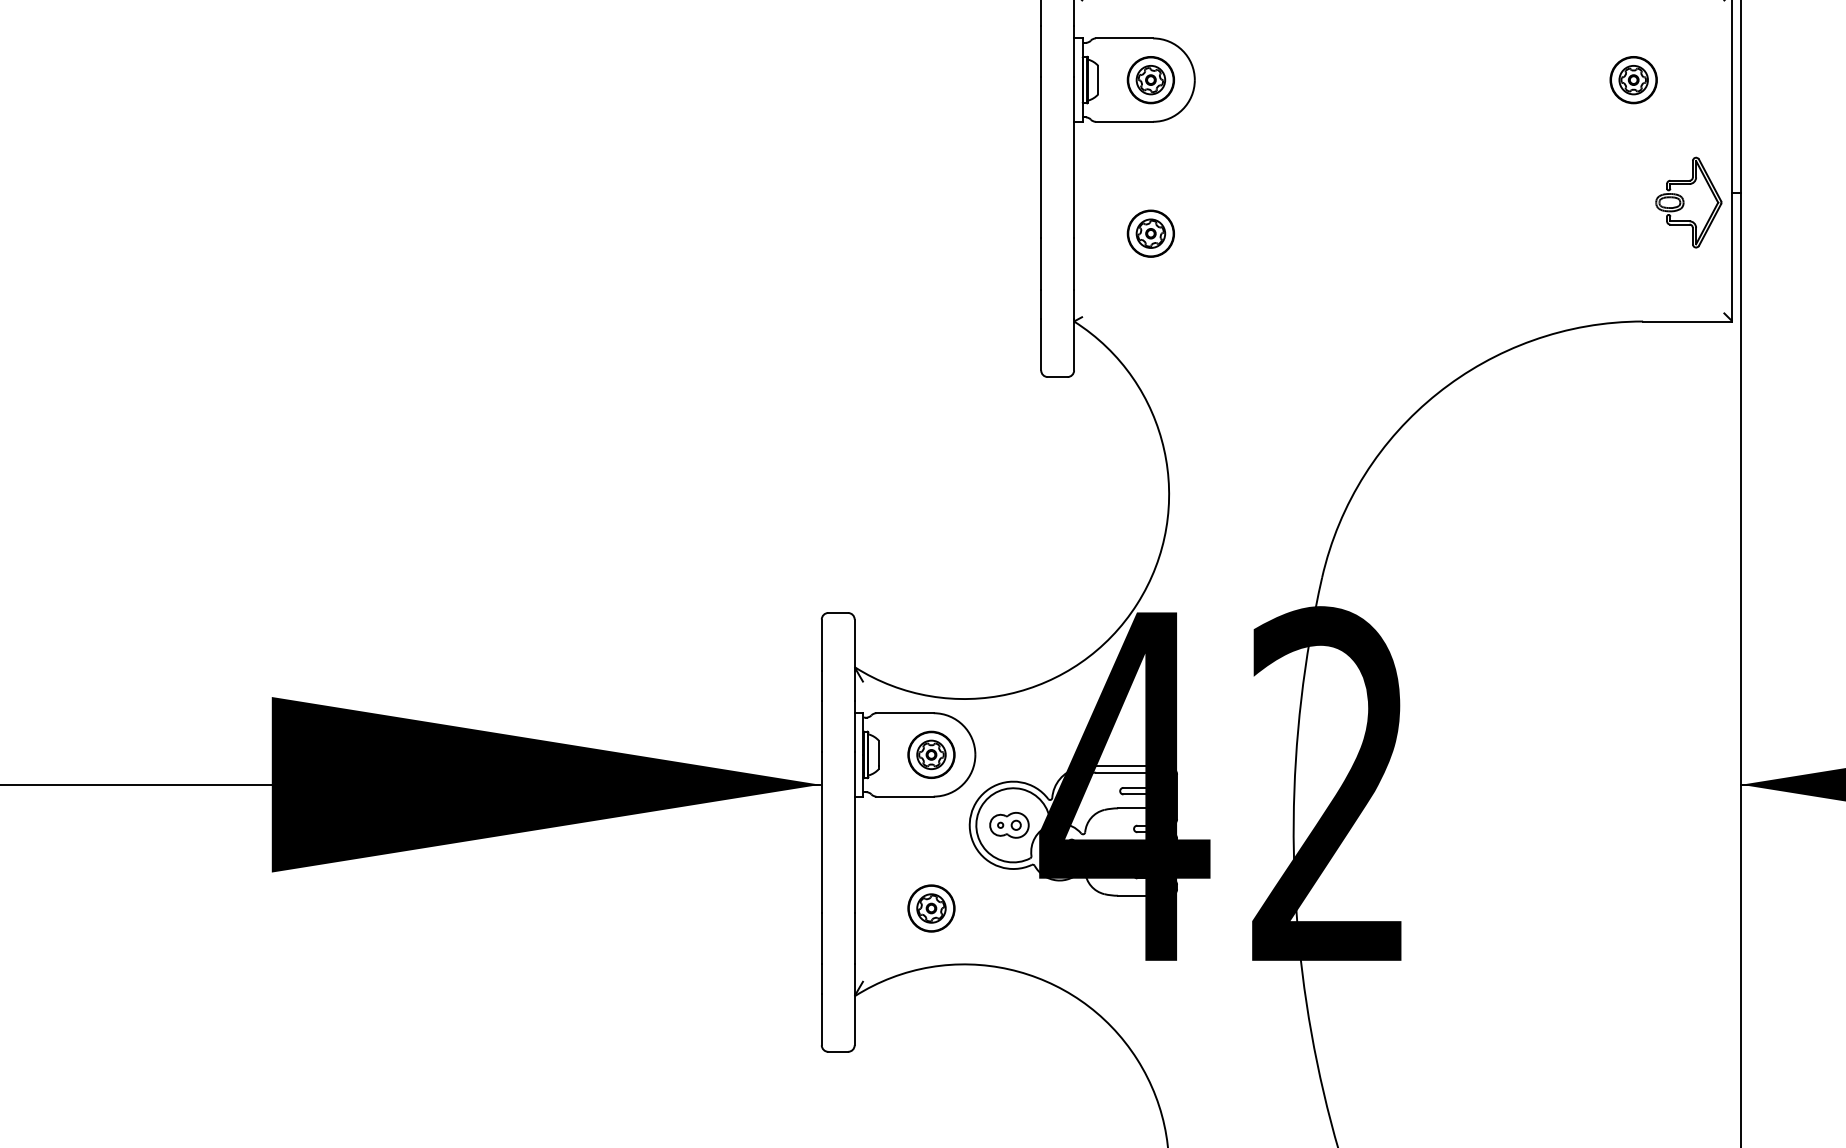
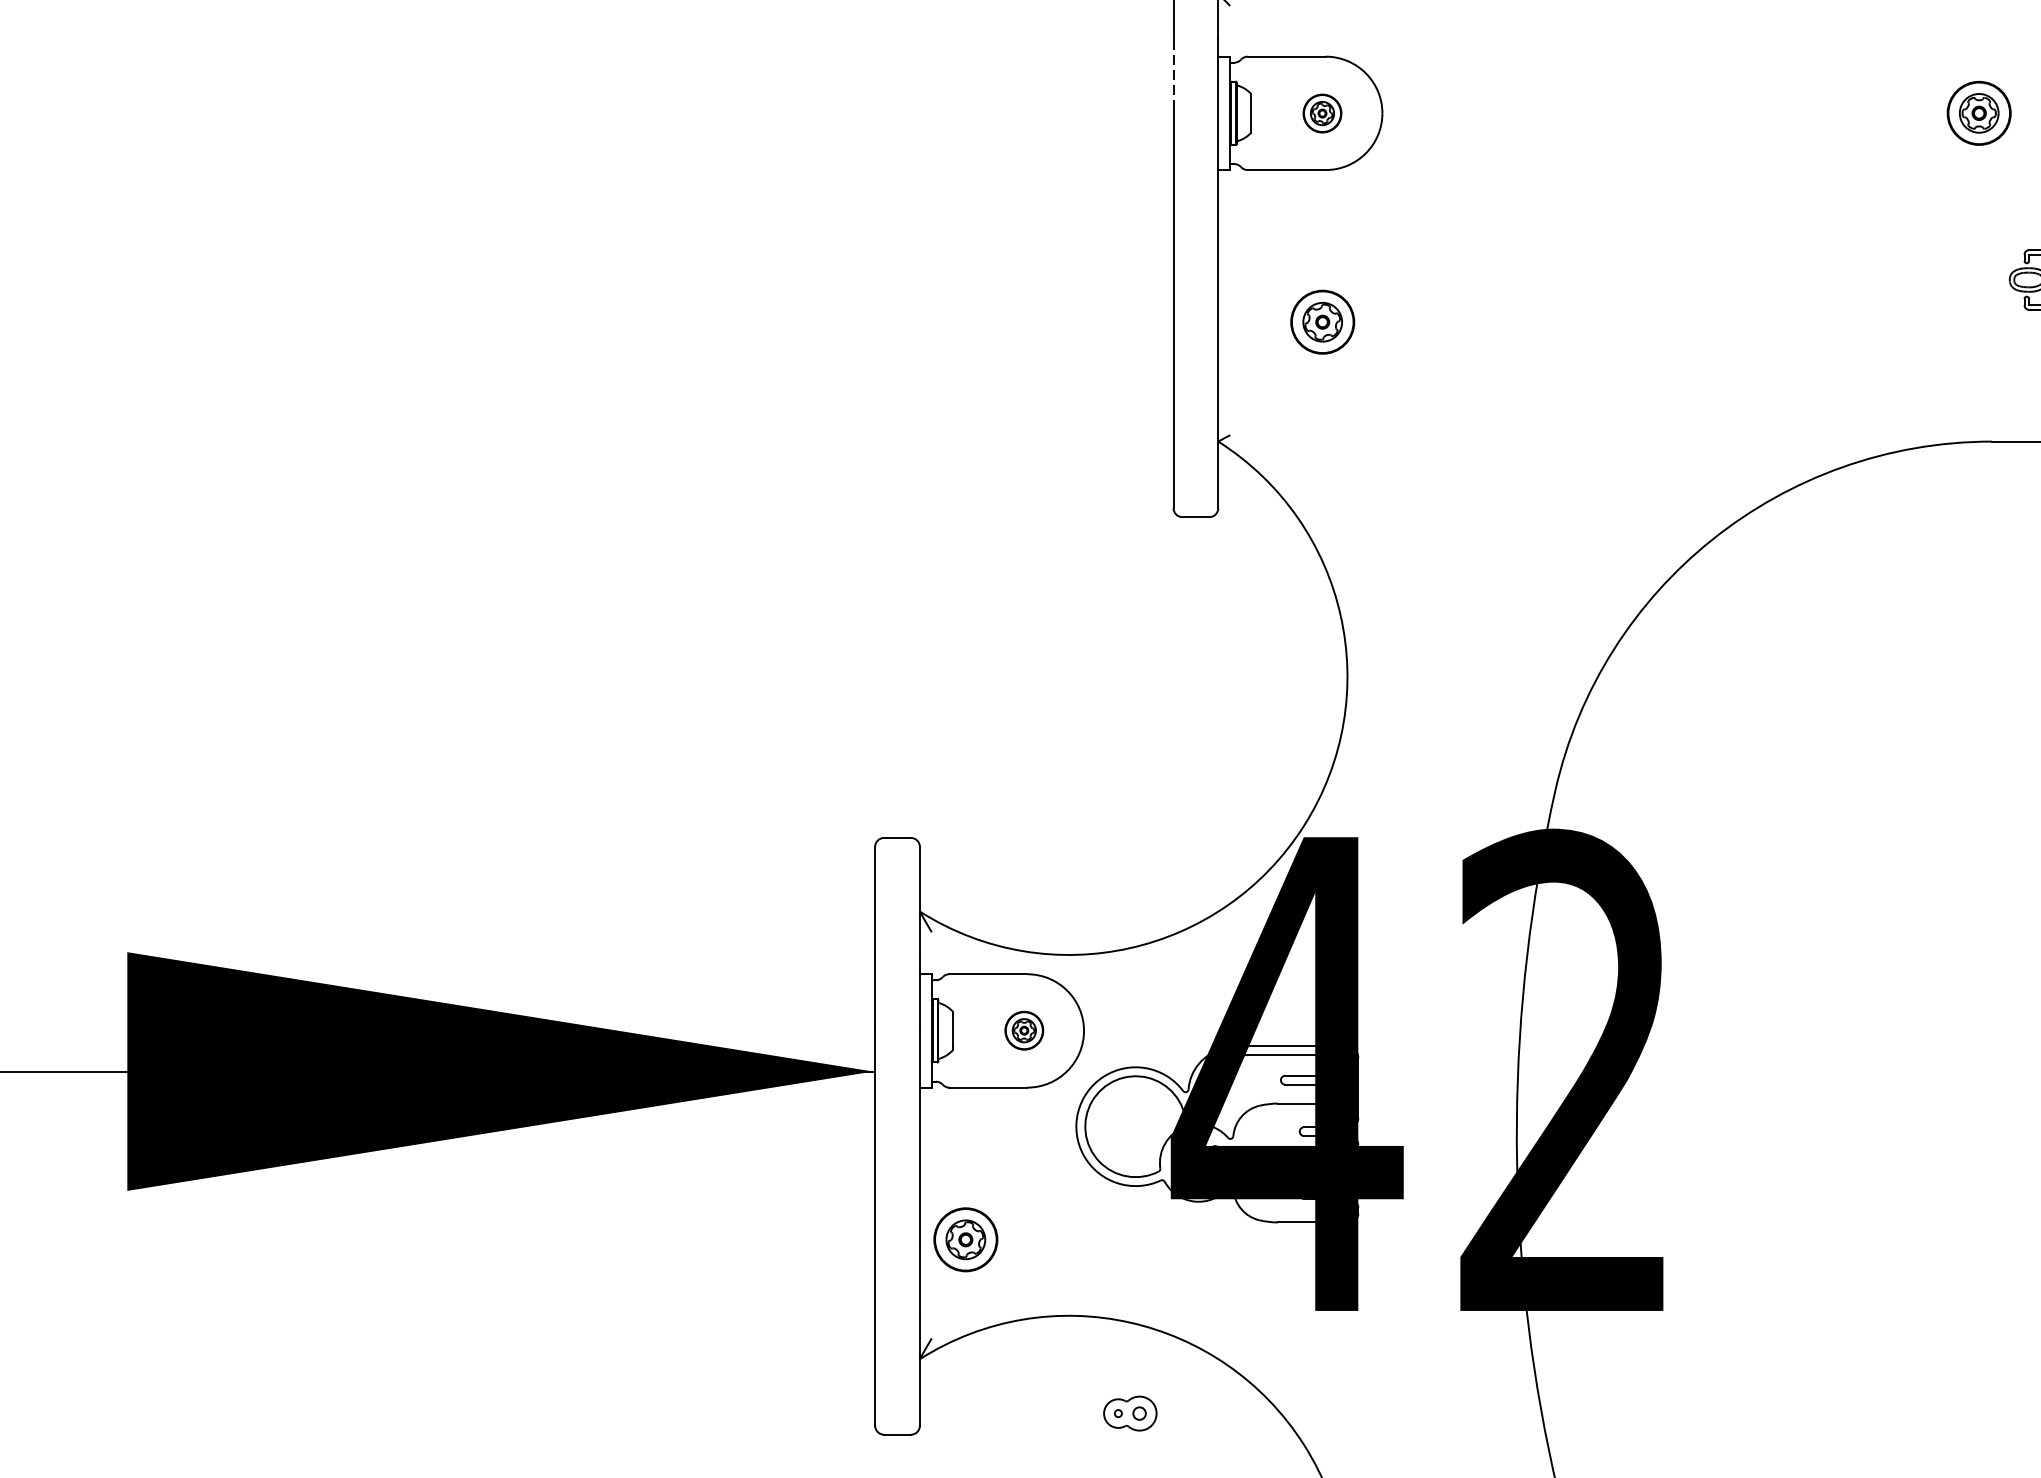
line: (1041, 51) -> (1173, 74), solid -> dashed
part: (1150, 80) -> (1322, 113), size x0.6
part: (931, 754) -> (1024, 1030), size x0.6
part: (1009, 825) -> (1130, 1413), moved
part: (931, 908) -> (965, 1239), moved

